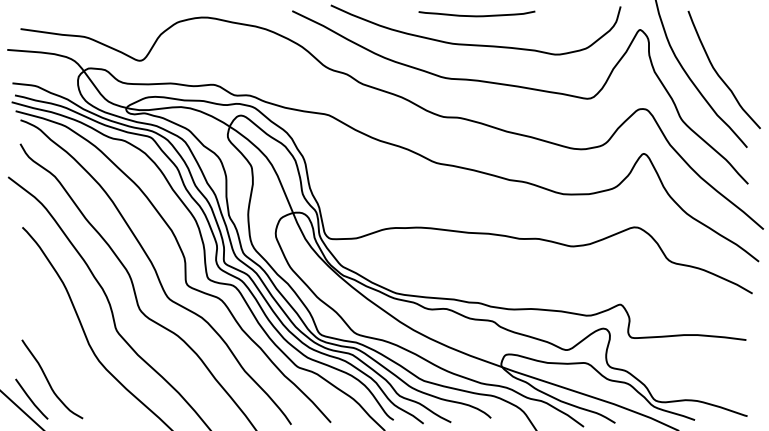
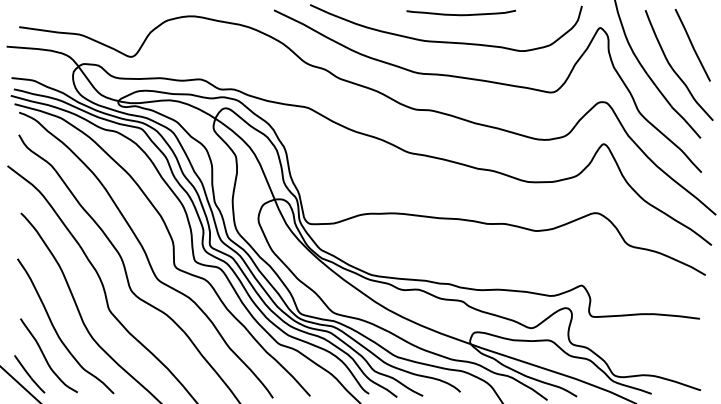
curve: (476, 15) -> (460, 14), moved
line: (738, 48) -> (692, 45), added
curve: (60, 352) -> (56, 330), added

